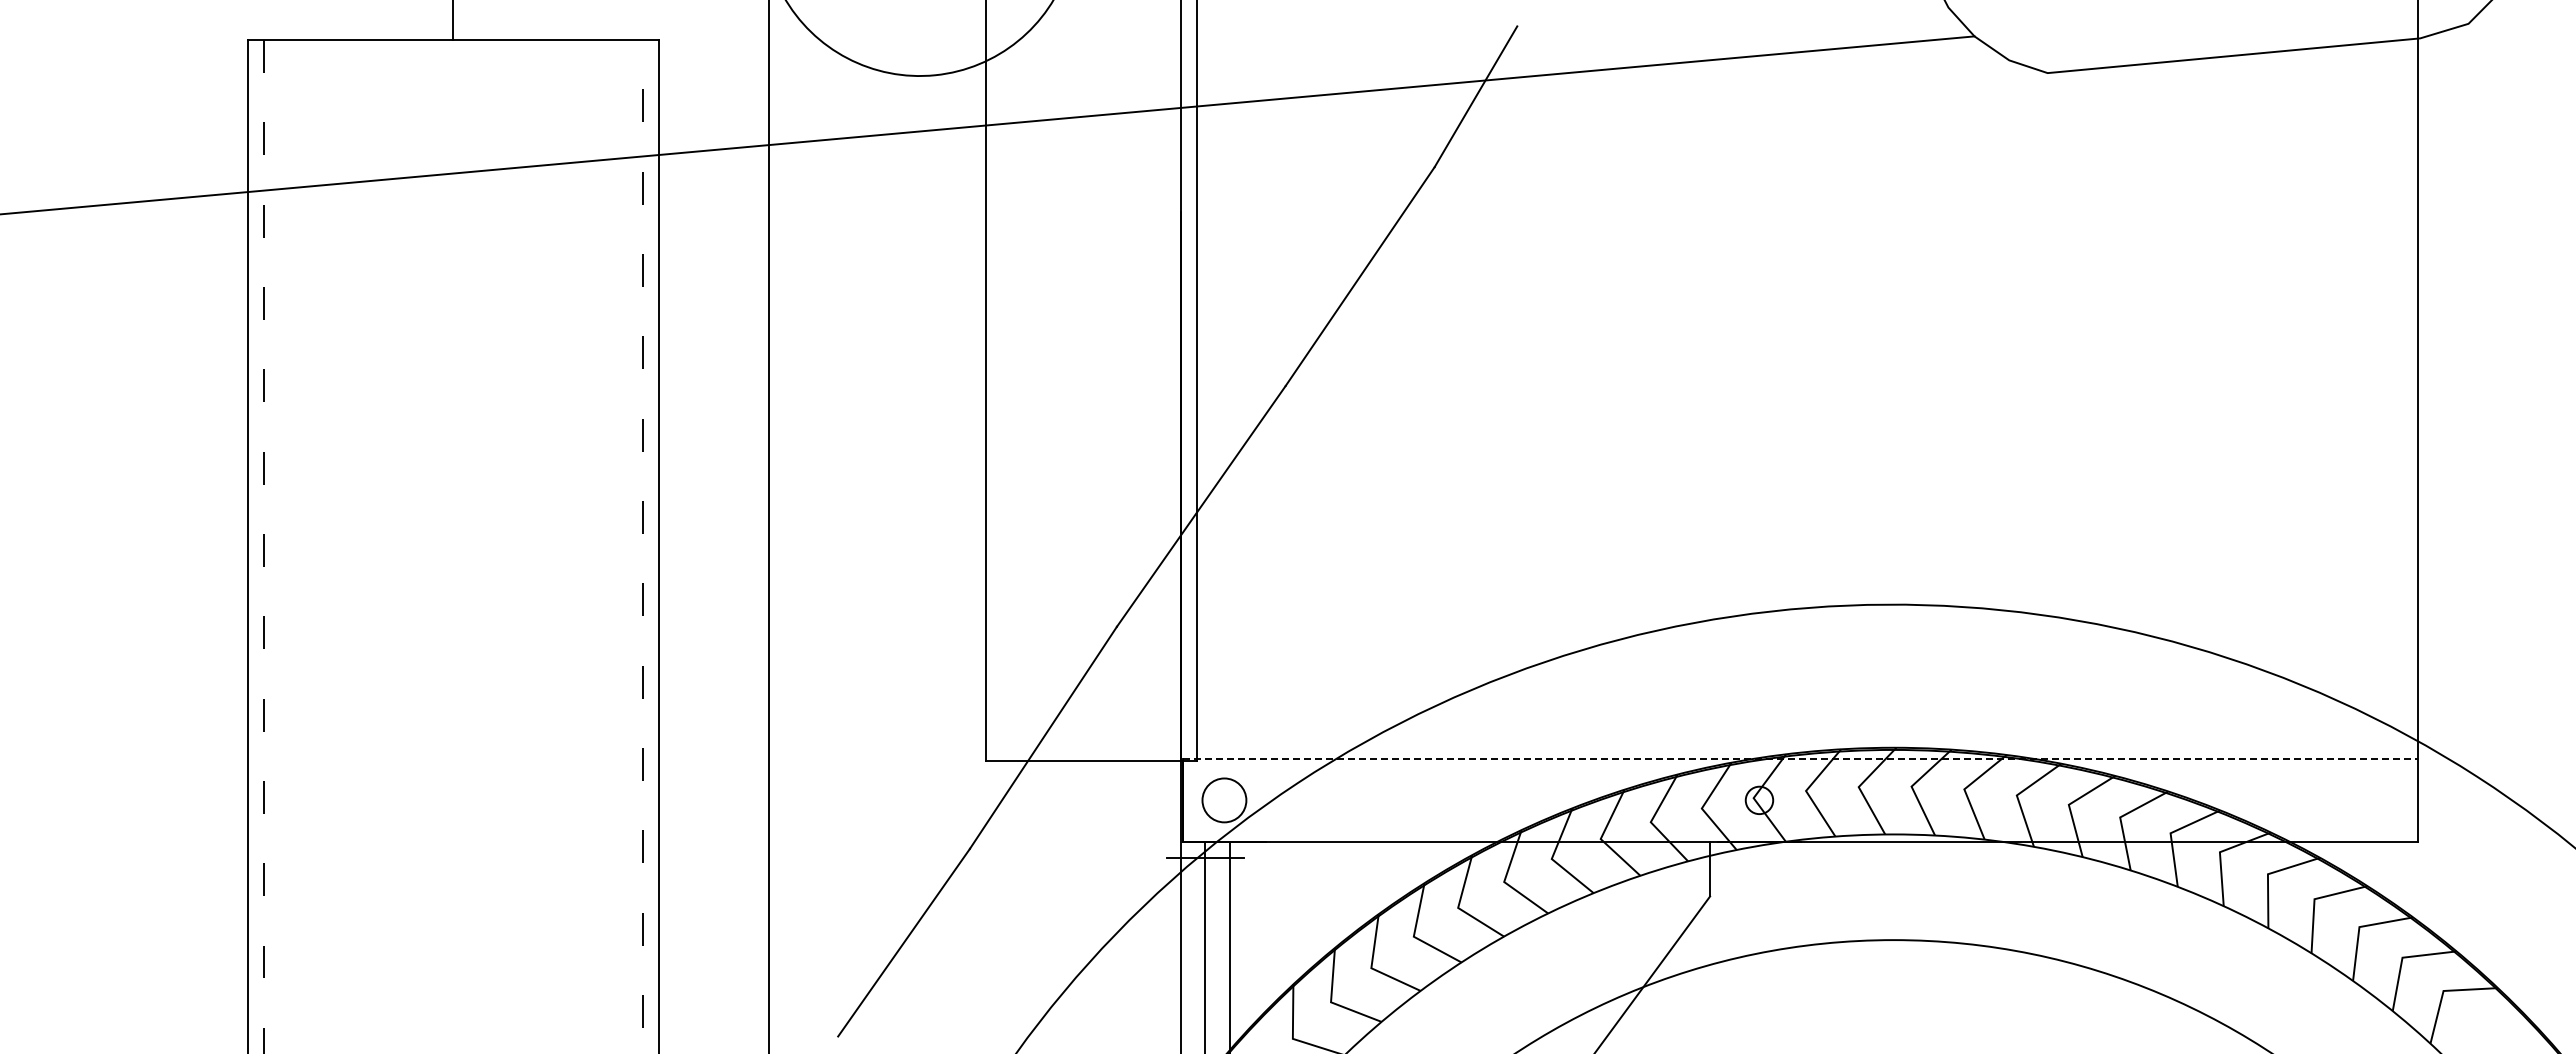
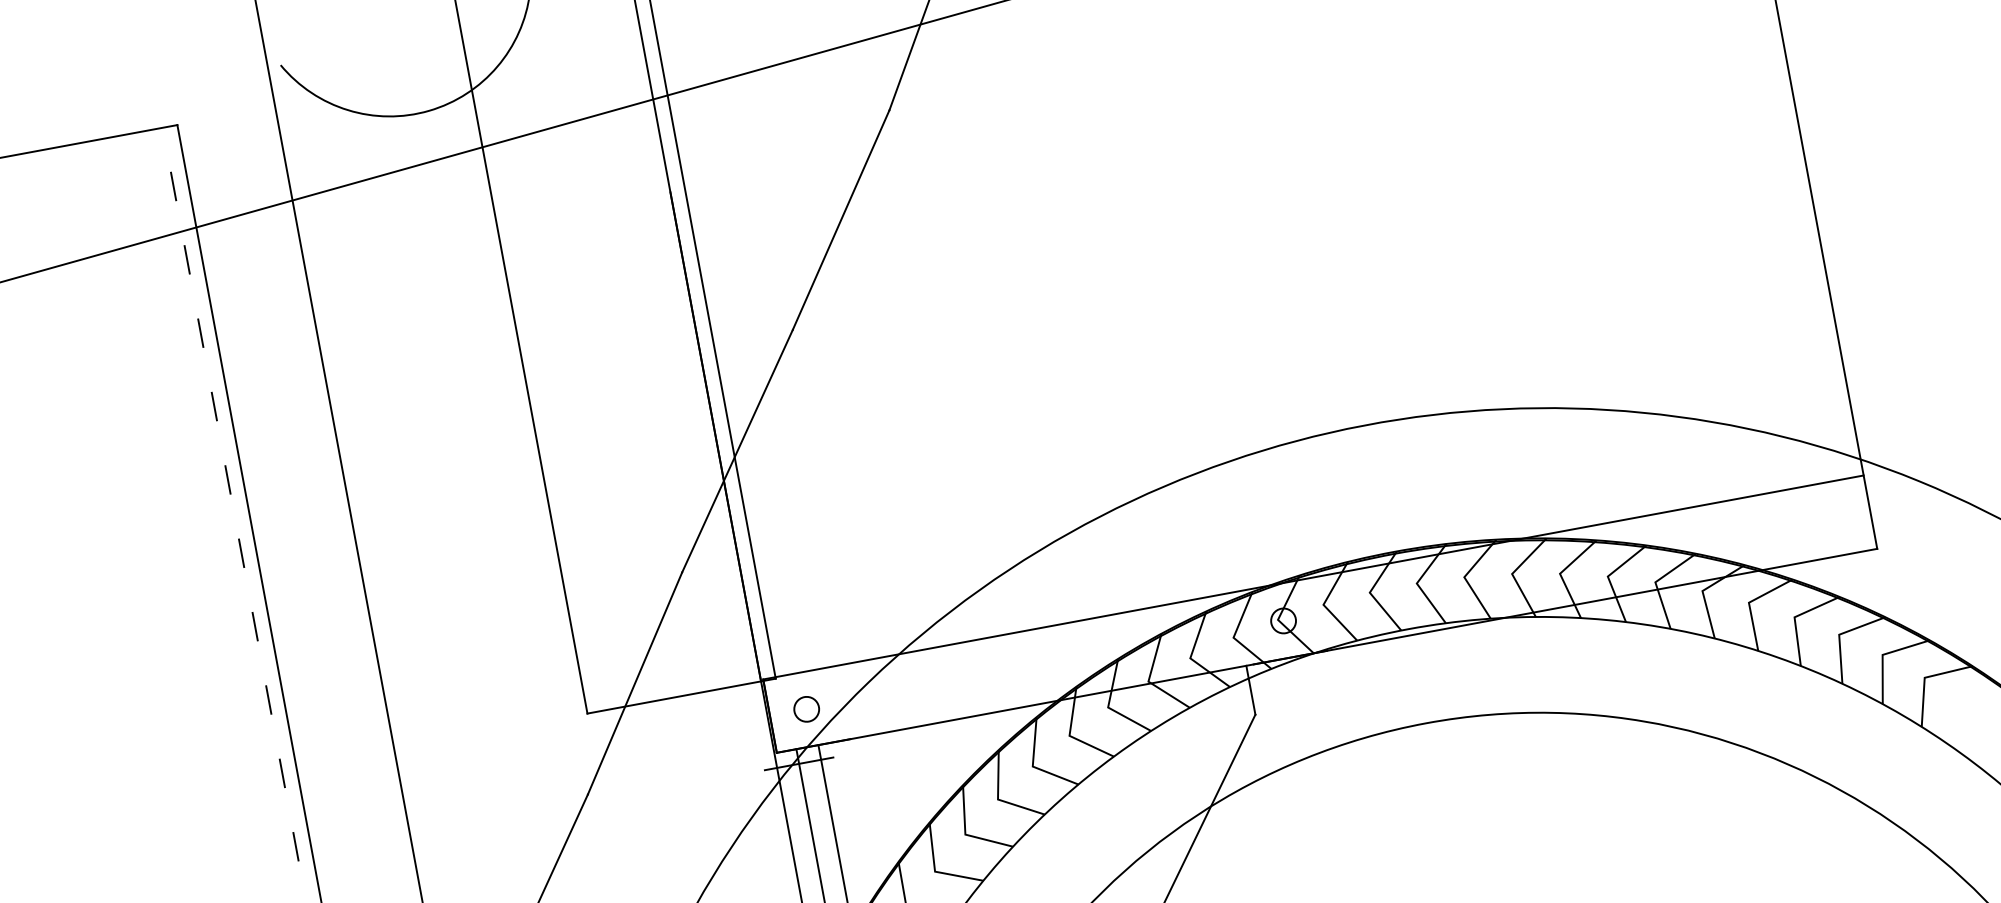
line: (1801, 759) -> (1314, 577), dashed -> solid
circle: (1224, 800) -> (806, 709), size x0.62

